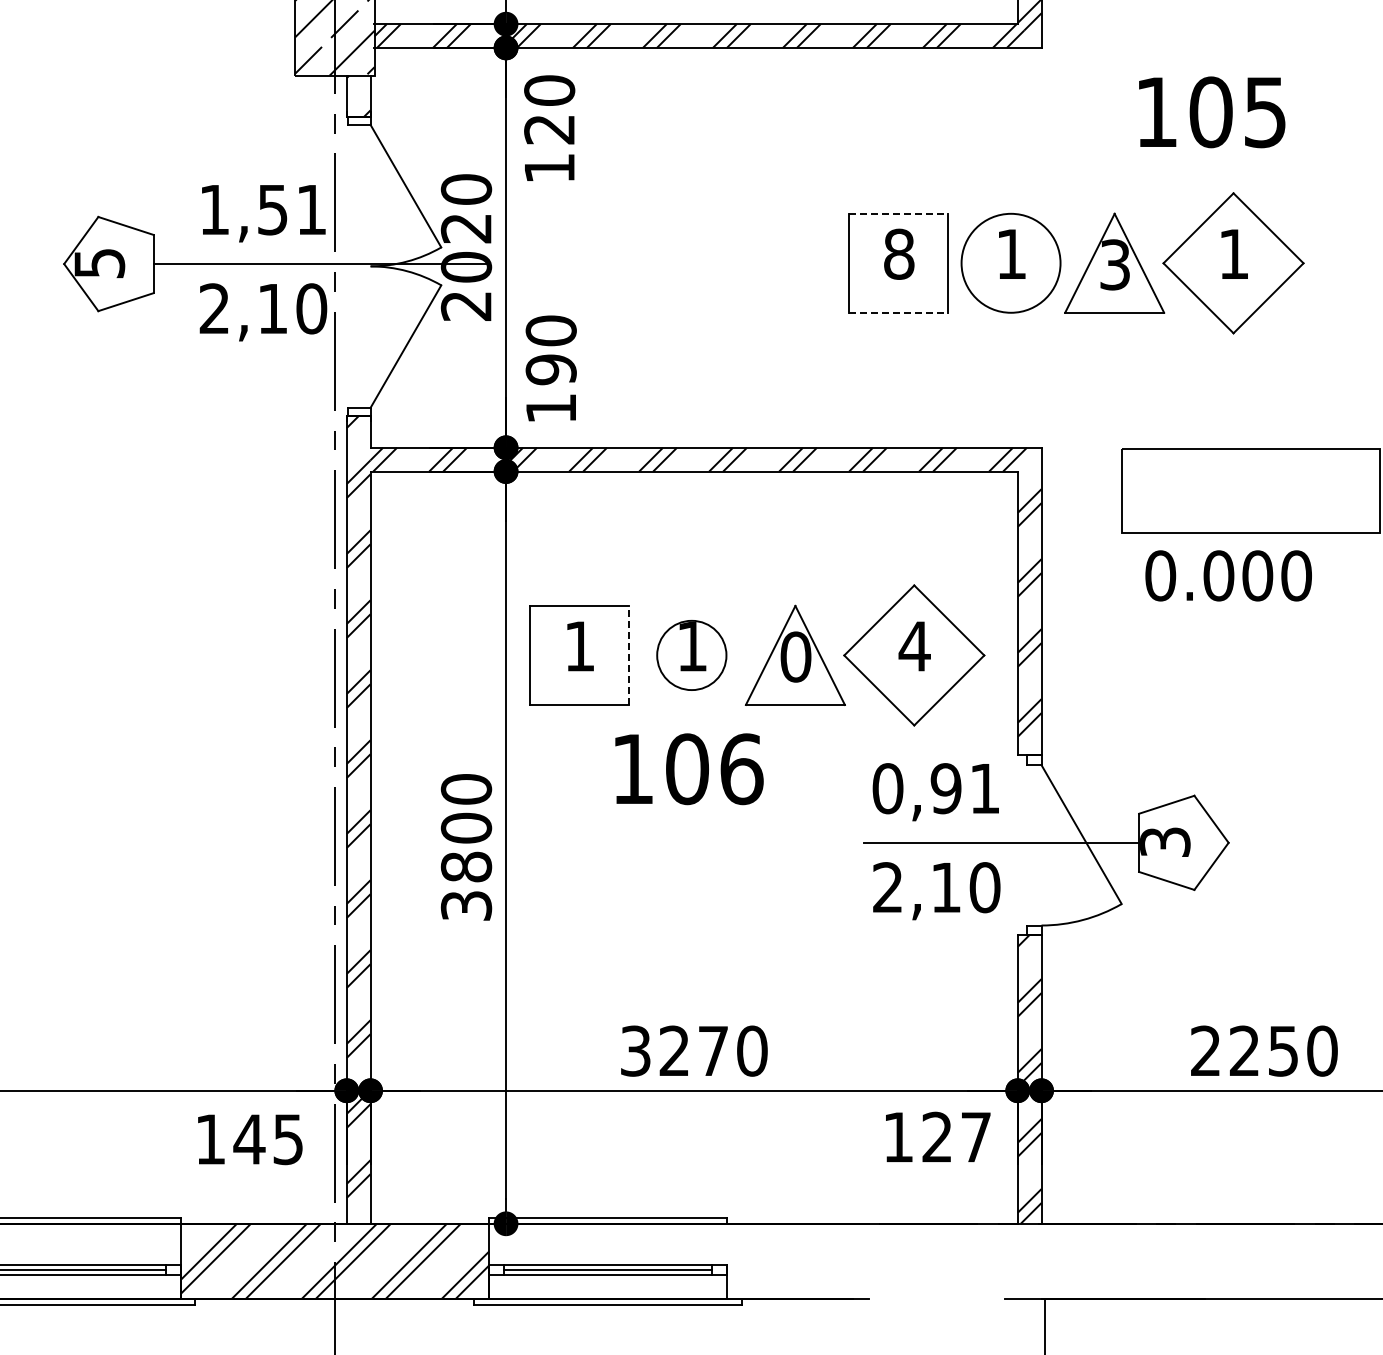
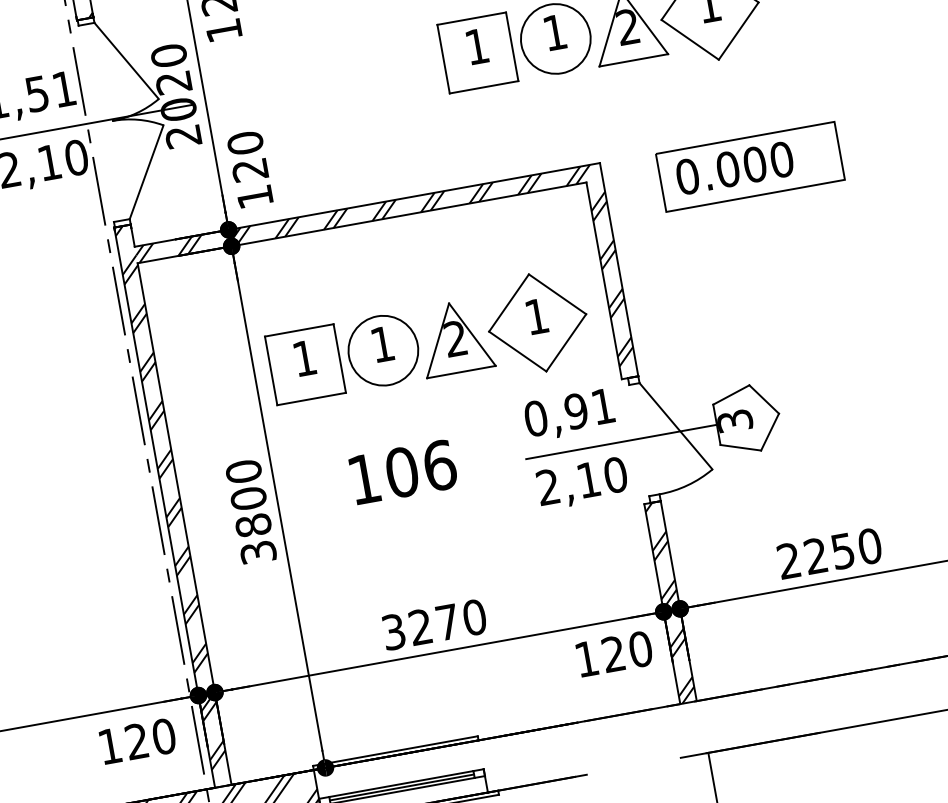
line: (899, 213) -> (472, 18), dashed -> solid
text: (899, 253) -> (477, 46), 8 -> 1
text: (1114, 264) -> (627, 26), 3 -> 2
line: (899, 312) -> (484, 86), dashed -> solid
text: (550, 369) -> (249, 170), 190 -> 120
text: (1228, 575) -> (734, 167), moved
text: (914, 646) -> (536, 316), 4 -> 1
line: (628, 654) -> (339, 357), dashed -> solid
circle: (691, 654) -> (383, 350), size x1.43
text: (795, 656) -> (455, 338), 0 -> 2
text: (689, 769) -> (403, 472), moved
text: (976, 1136) -> (640, 648), 127 -> 120
text: (268, 1139) -> (150, 739), 145 -> 120

